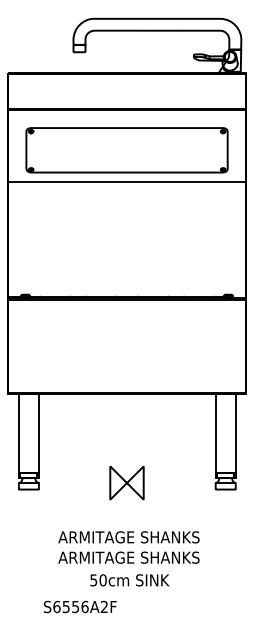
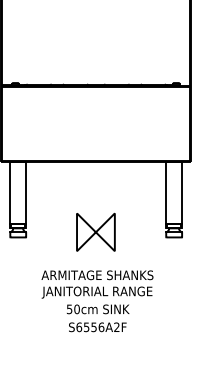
part: (126, 482) -> (95, 231), size x1.43
text: (128, 558) -> (97, 292), ARMITAGE SHANKS -> JANITORIAL RANGE
text: (80, 606) -> (97, 326), moved

